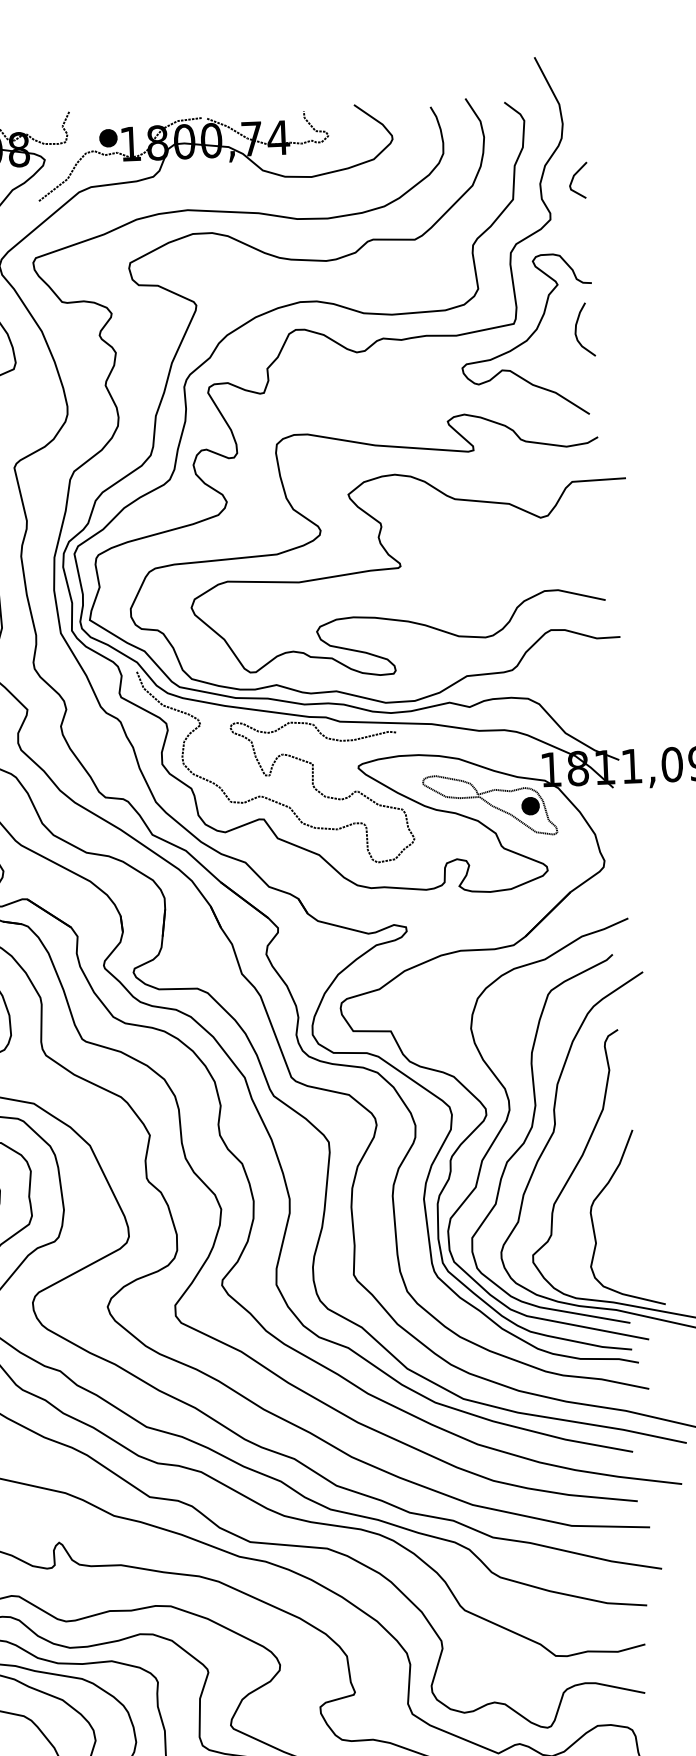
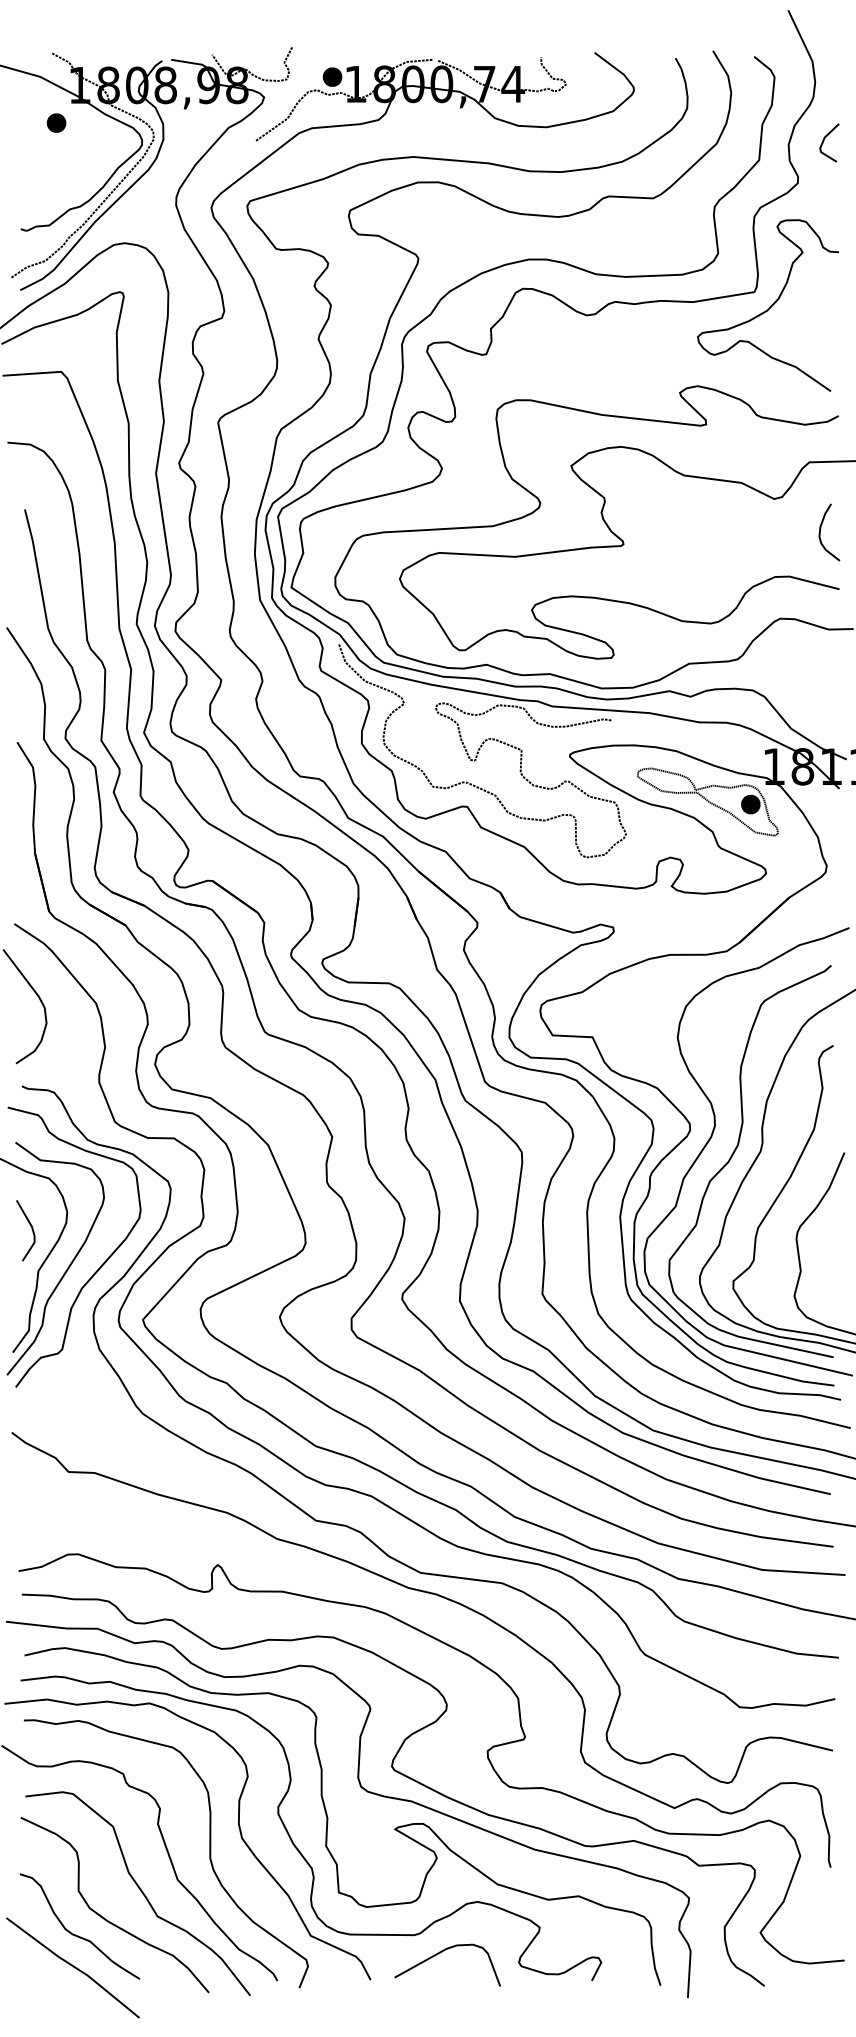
part: (577, 327) -> (821, 529), moved

